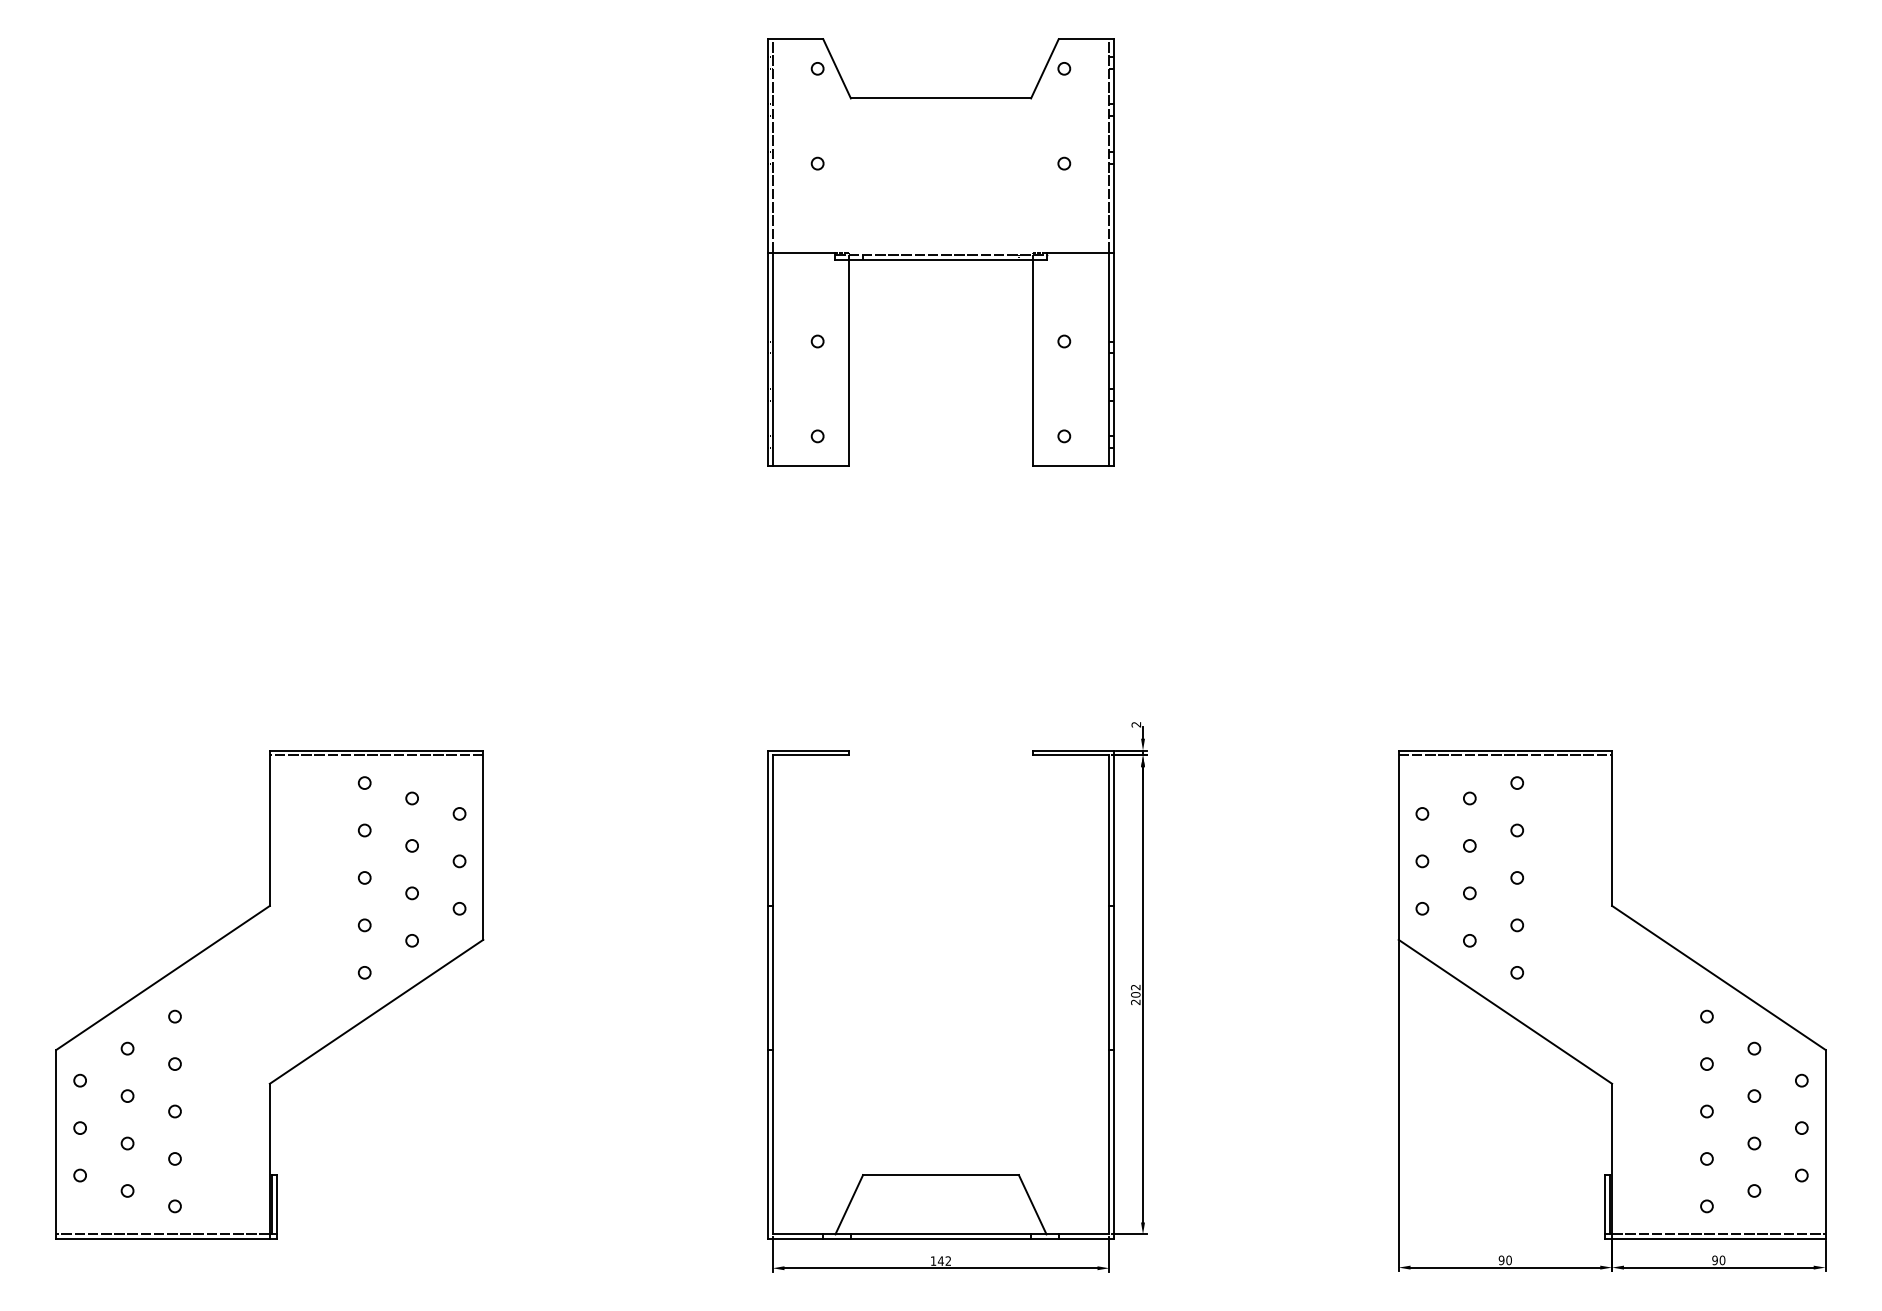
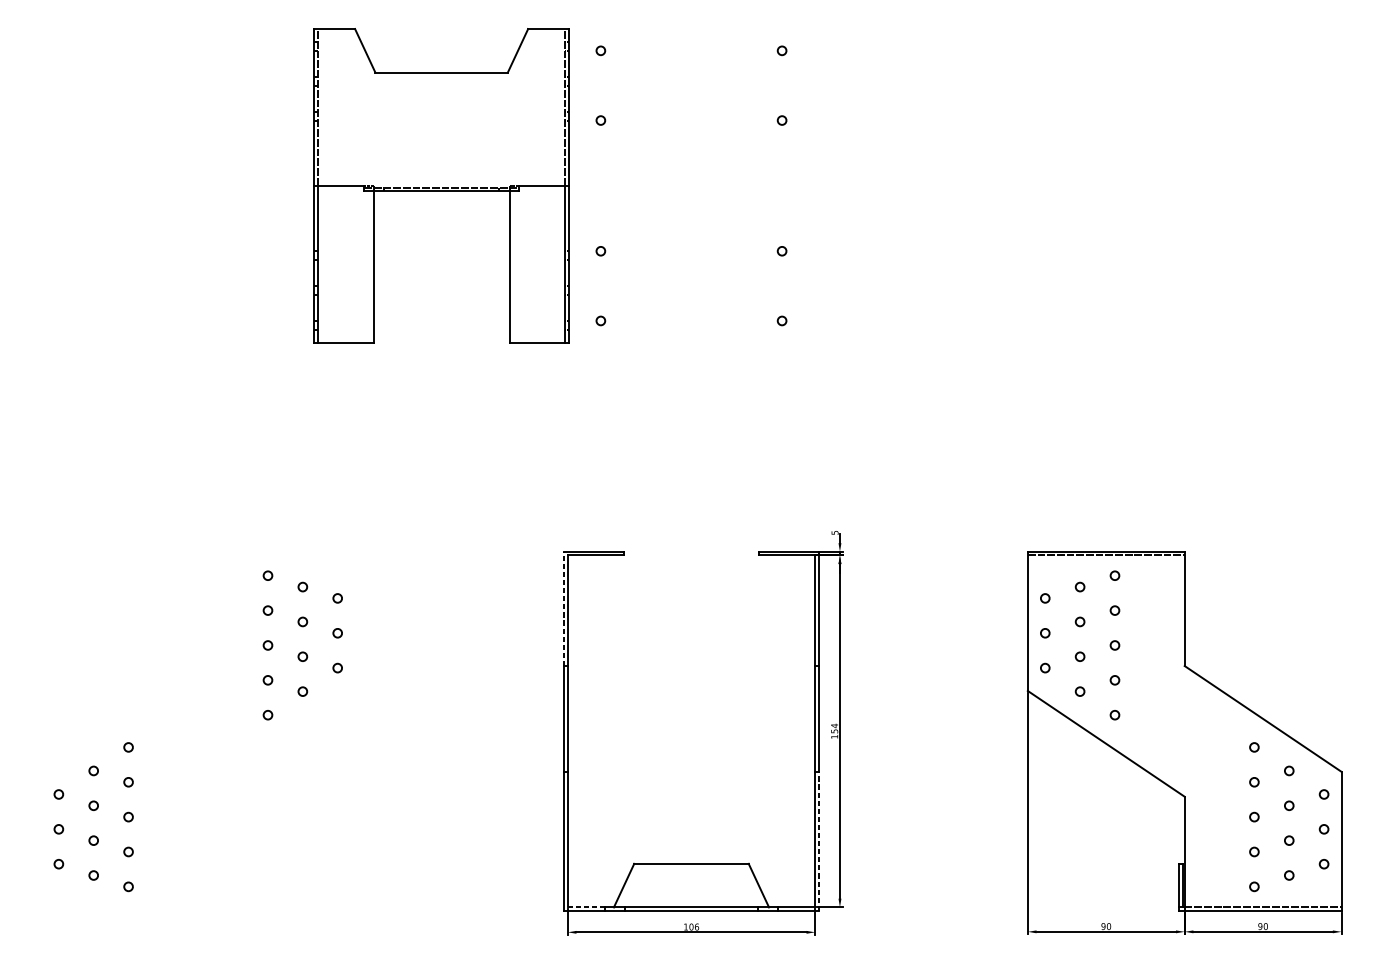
part: (940, 252) -> (441, 185), moved
text: (1136, 724) -> (835, 532), 2 -> 5
line: (767, 828) -> (563, 609), solid -> dashed
part: (269, 994) -> (198, 731), removed
text: (1135, 994) -> (834, 731), 202 -> 154
line: (1114, 1144) -> (819, 841), solid -> dashed
line: (797, 1234) -> (586, 907), solid -> dashed
text: (944, 1260) -> (694, 926), 142 -> 106

